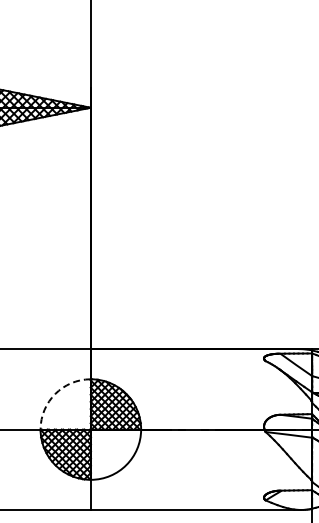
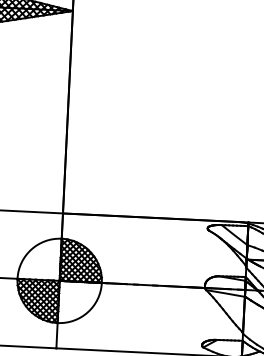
arc: (55, 394) -> (31, 250), dashed -> solid

